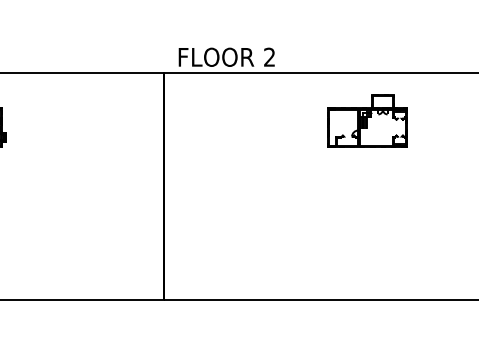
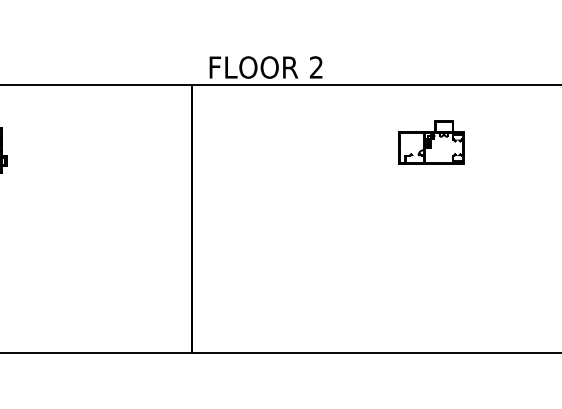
part: (367, 121) -> (431, 142), size x0.7

